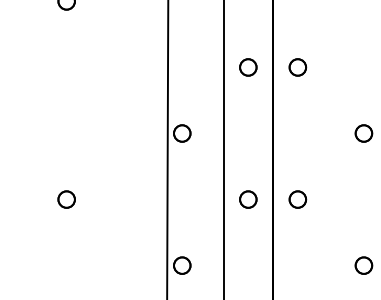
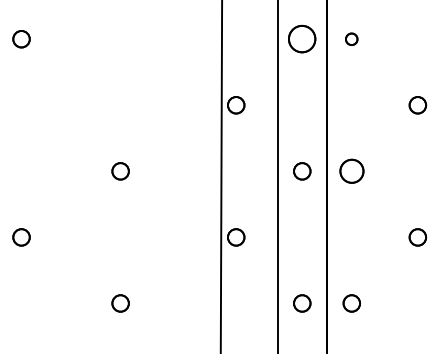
part: (248, 67) -> (302, 39), size x1.6
part: (297, 67) -> (351, 39), size x0.7
part: (297, 199) -> (351, 171), size x1.4

